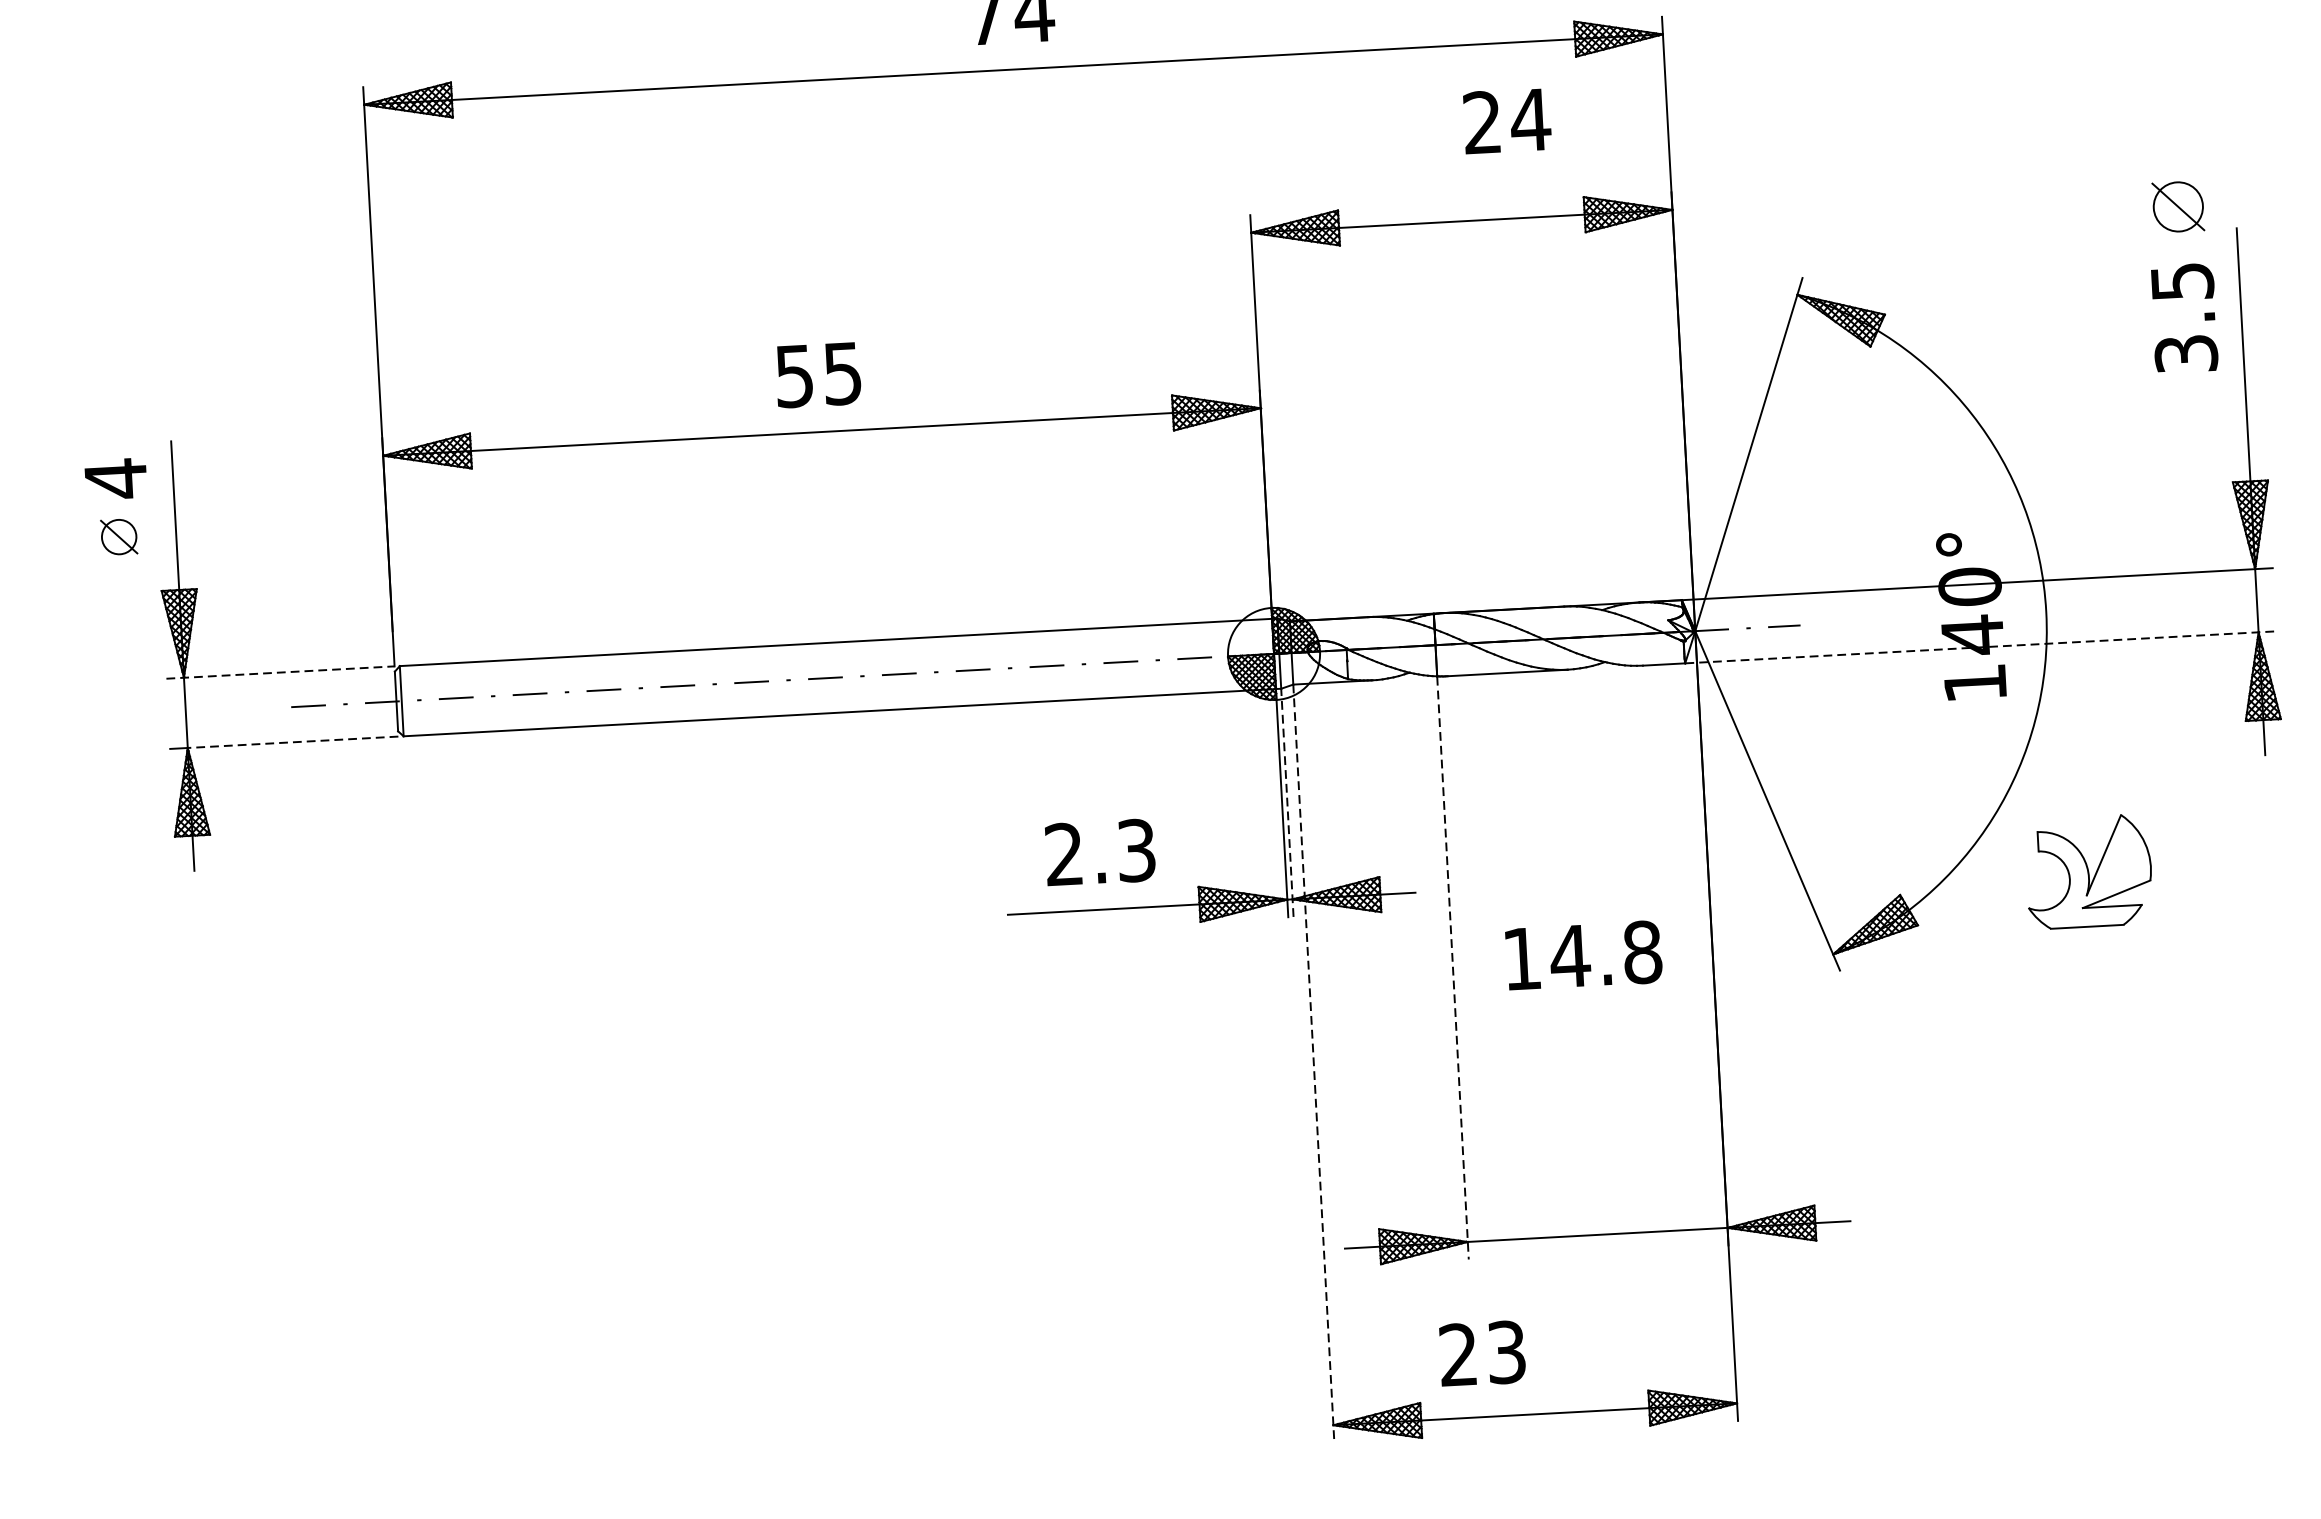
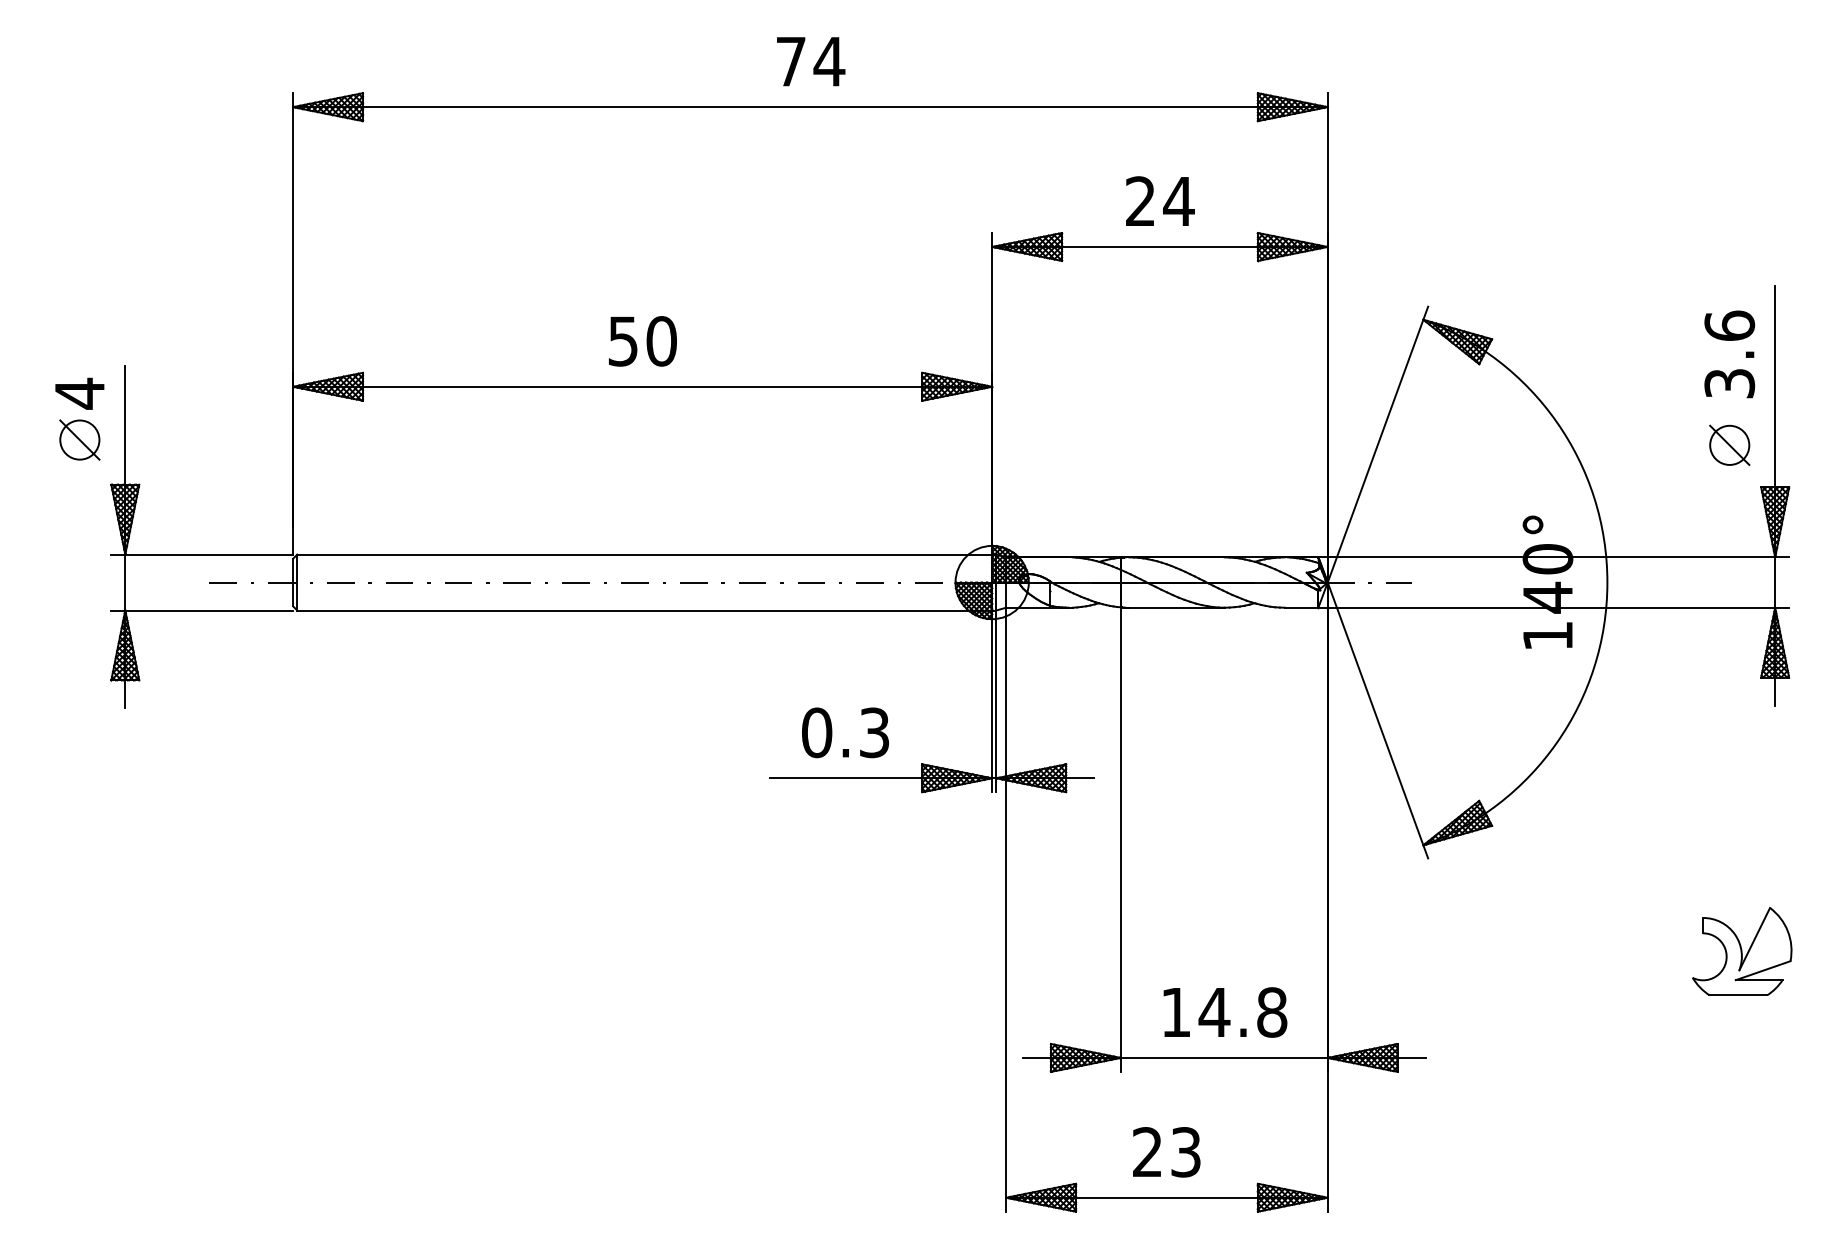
text: (1507, 120) -> (1160, 200), moved
part: (2177, 205) -> (1729, 444), moved
text: (2182, 281) -> (1729, 325), 3.5 -> 3.6
text: (842, 373) -> (661, 341), 55 -> 50
part: (118, 536) -> (79, 439), size x1.43
line: (1981, 647) -> (1554, 607), dashed -> solid
line: (280, 672) -> (202, 554), dashed -> solid
line: (293, 742) -> (209, 610), dashed -> solid
line: (1287, 802) -> (996, 701), dashed -> solid
text: (1064, 854) -> (817, 732), 2.3 -> 0.3
part: (2089, 871) -> (1742, 951), moved
text: (1584, 955) -> (1225, 1012), moved
line: (1452, 969) -> (1120, 840), dashed -> solid
line: (1314, 1064) -> (1006, 910), dashed -> solid
text: (1482, 1353) -> (1166, 1152), moved

